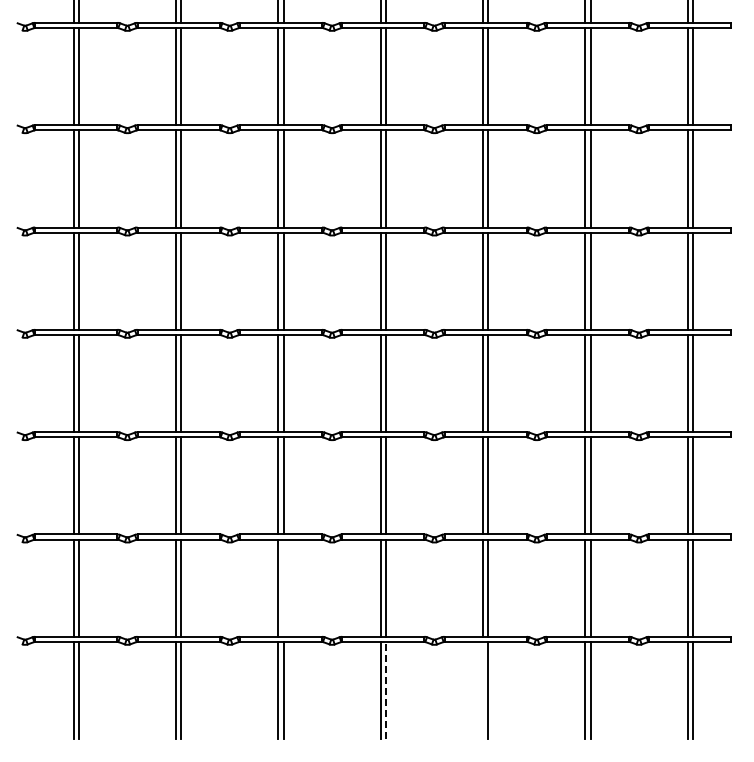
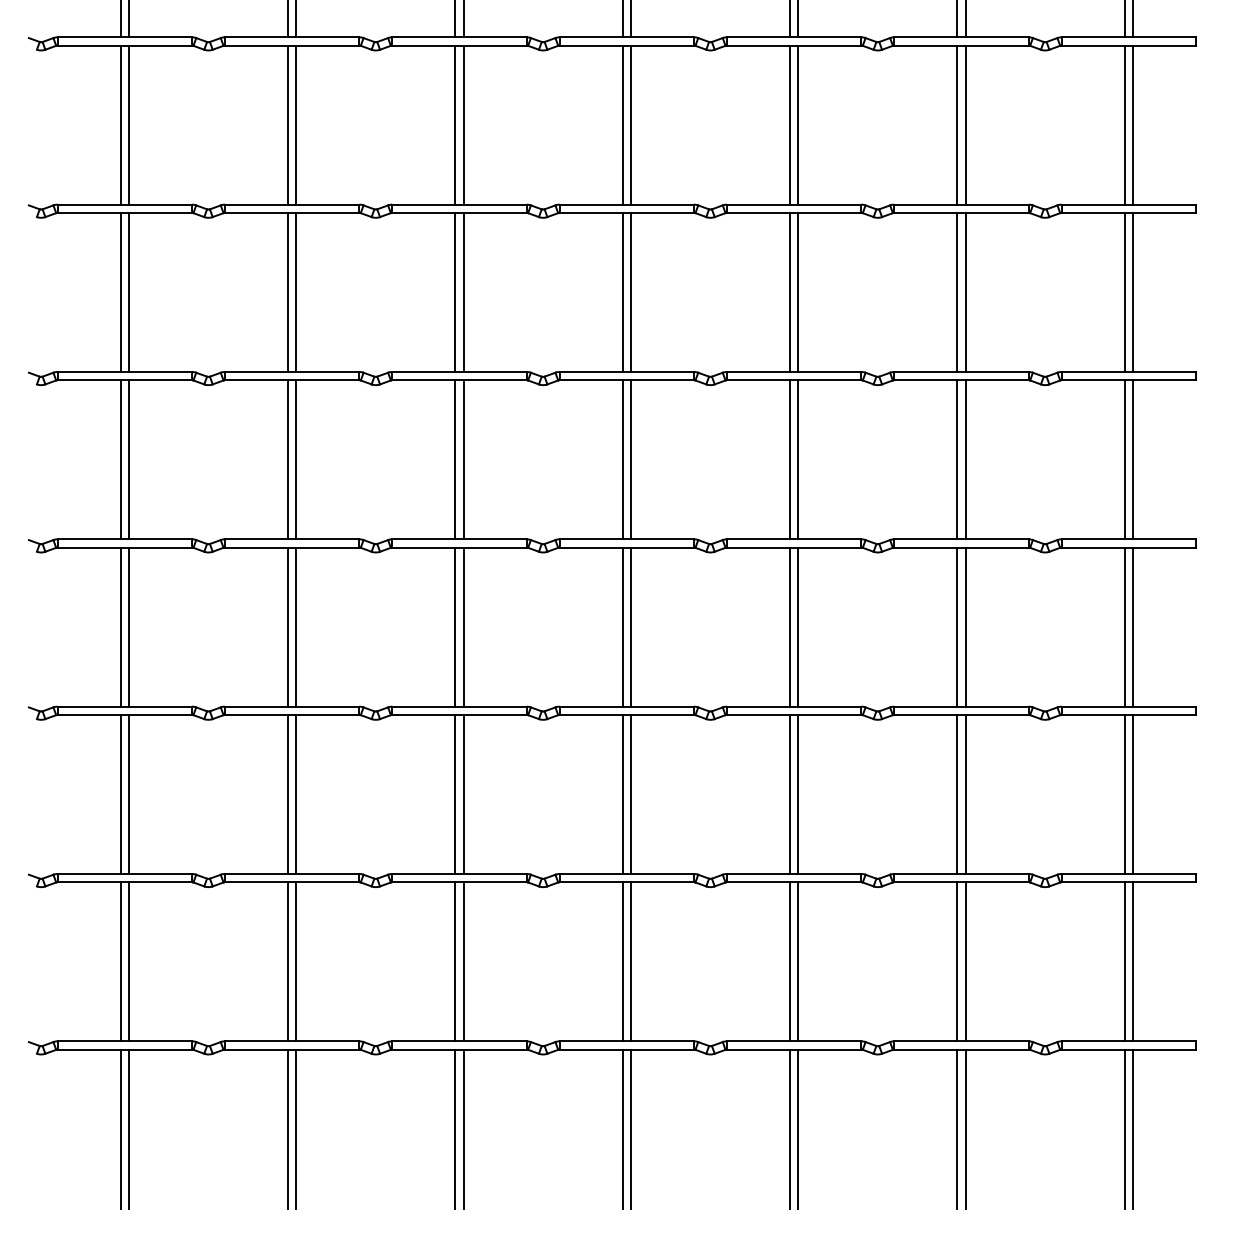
line: (283, 587) -> (463, 960), added
line: (385, 690) -> (630, 1129), dashed -> solid
line: (483, 690) -> (790, 1129), added

